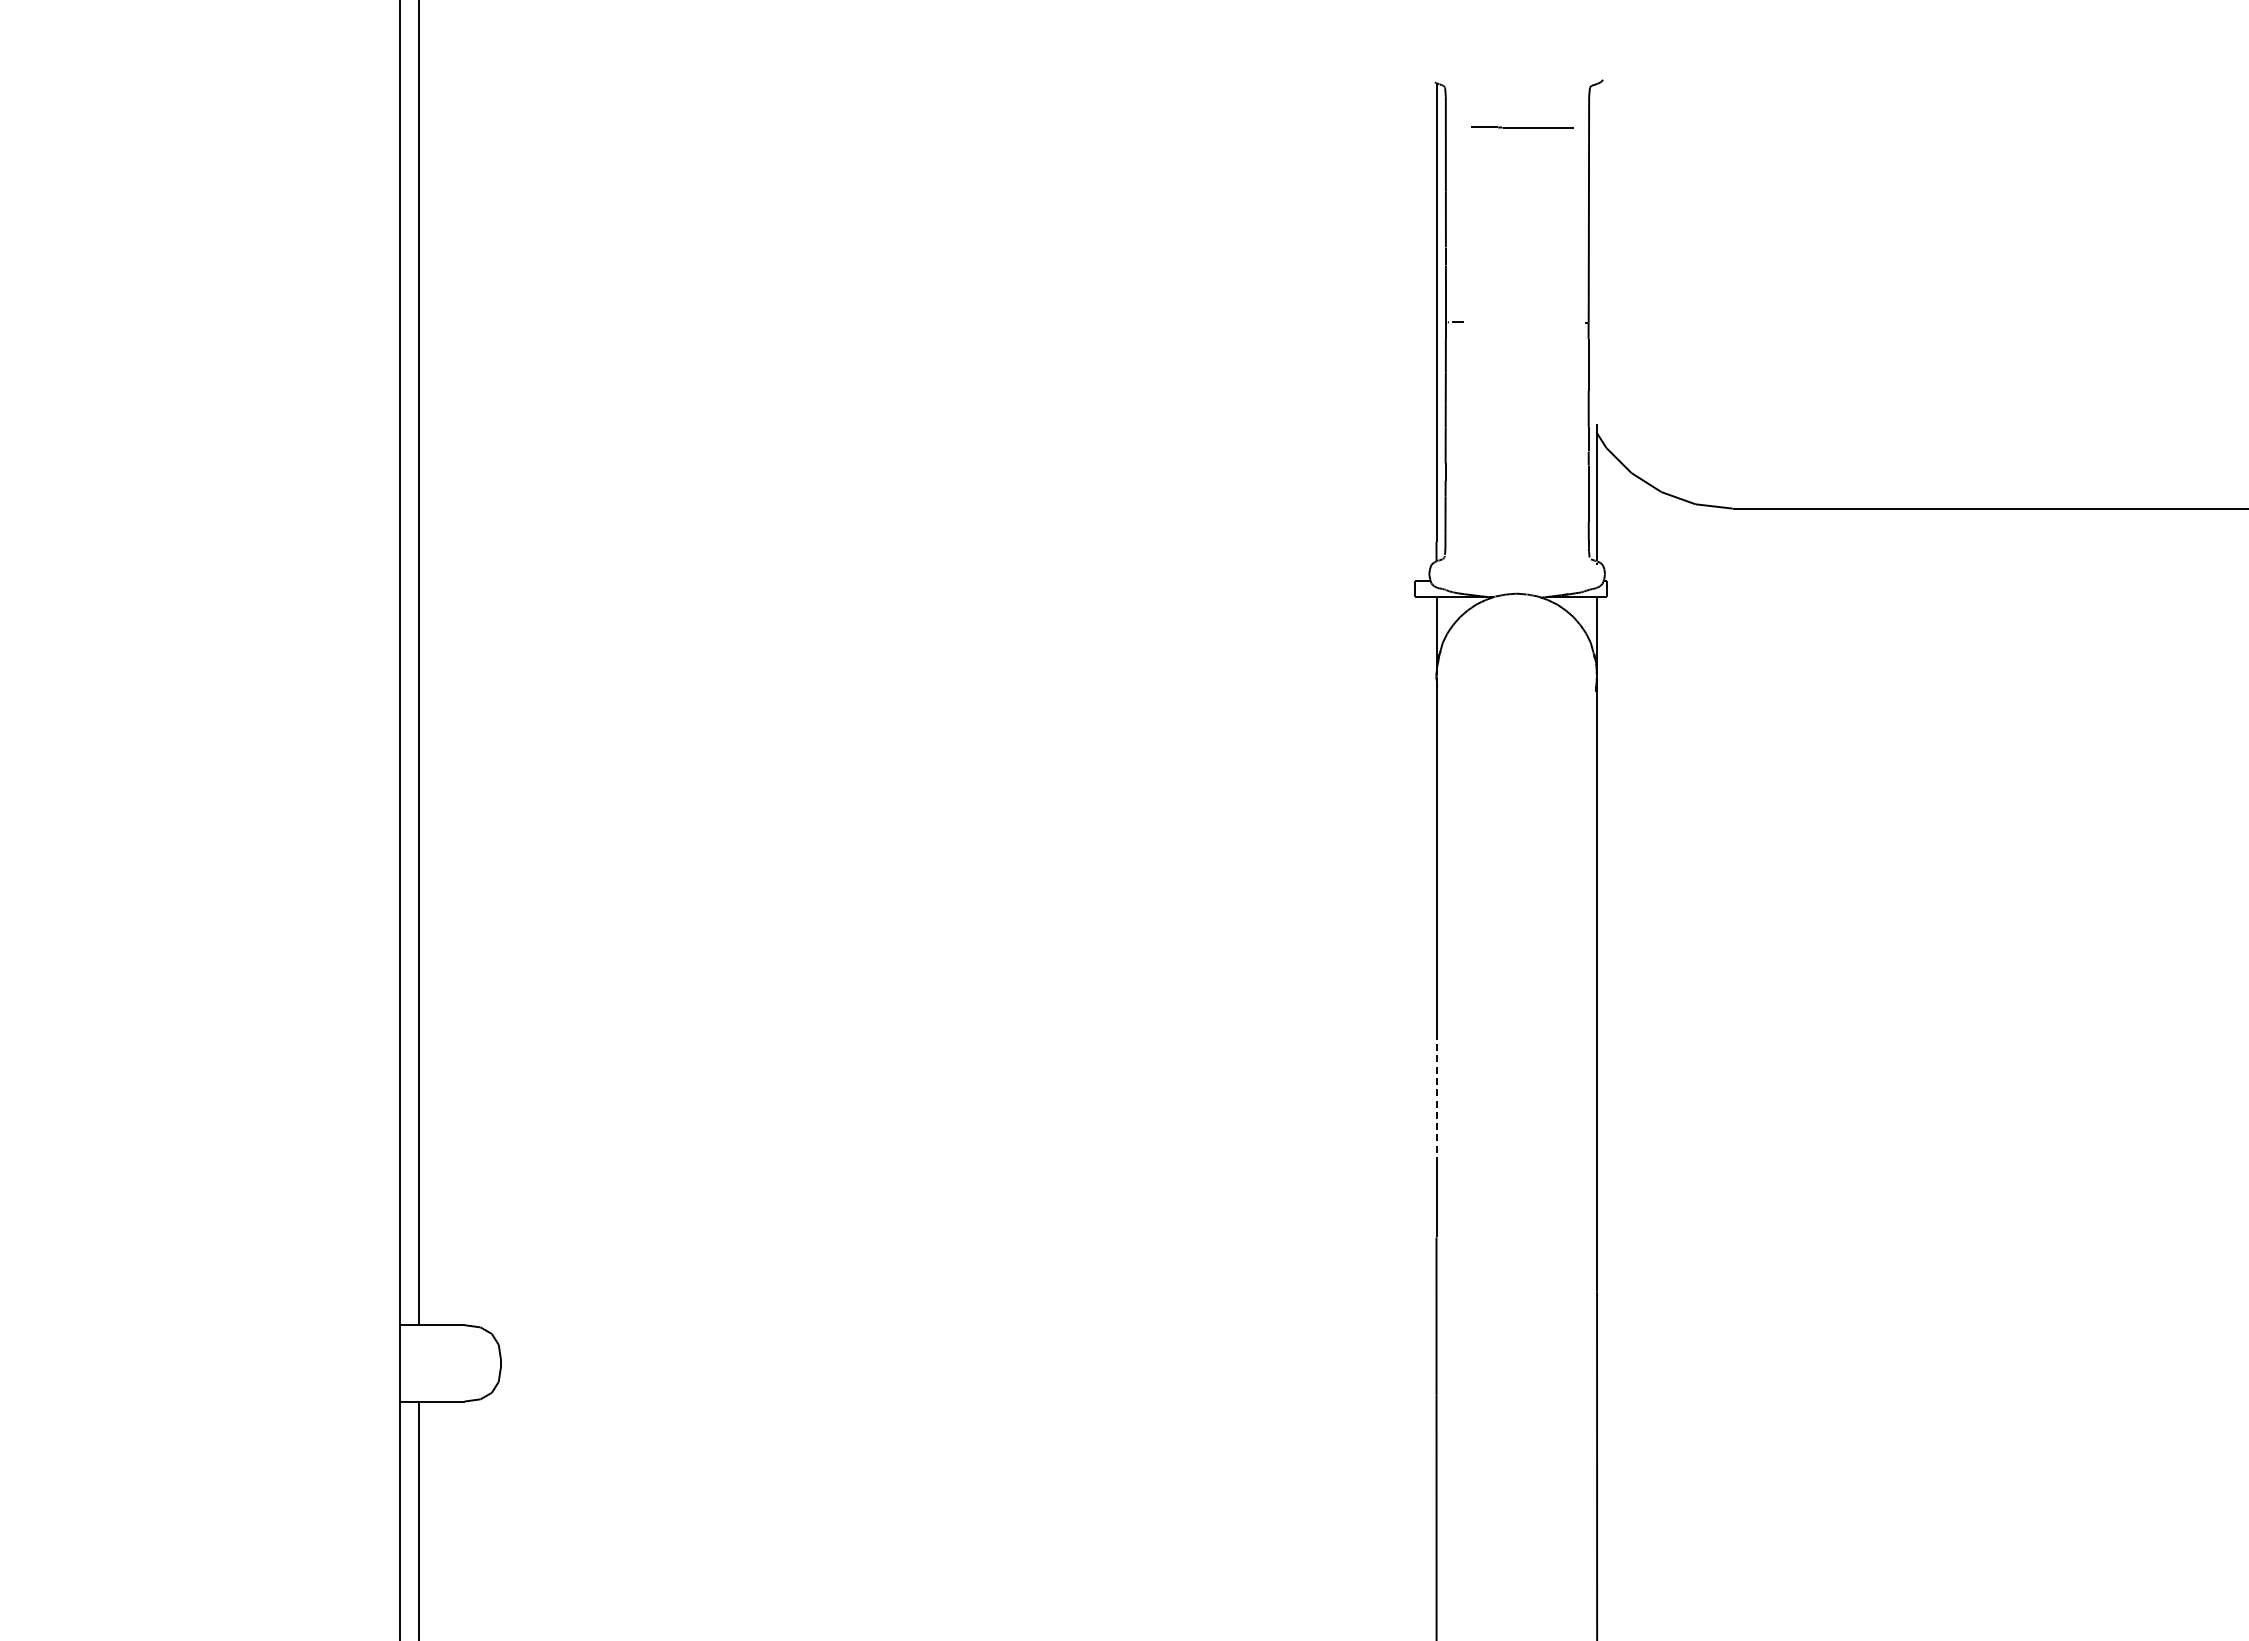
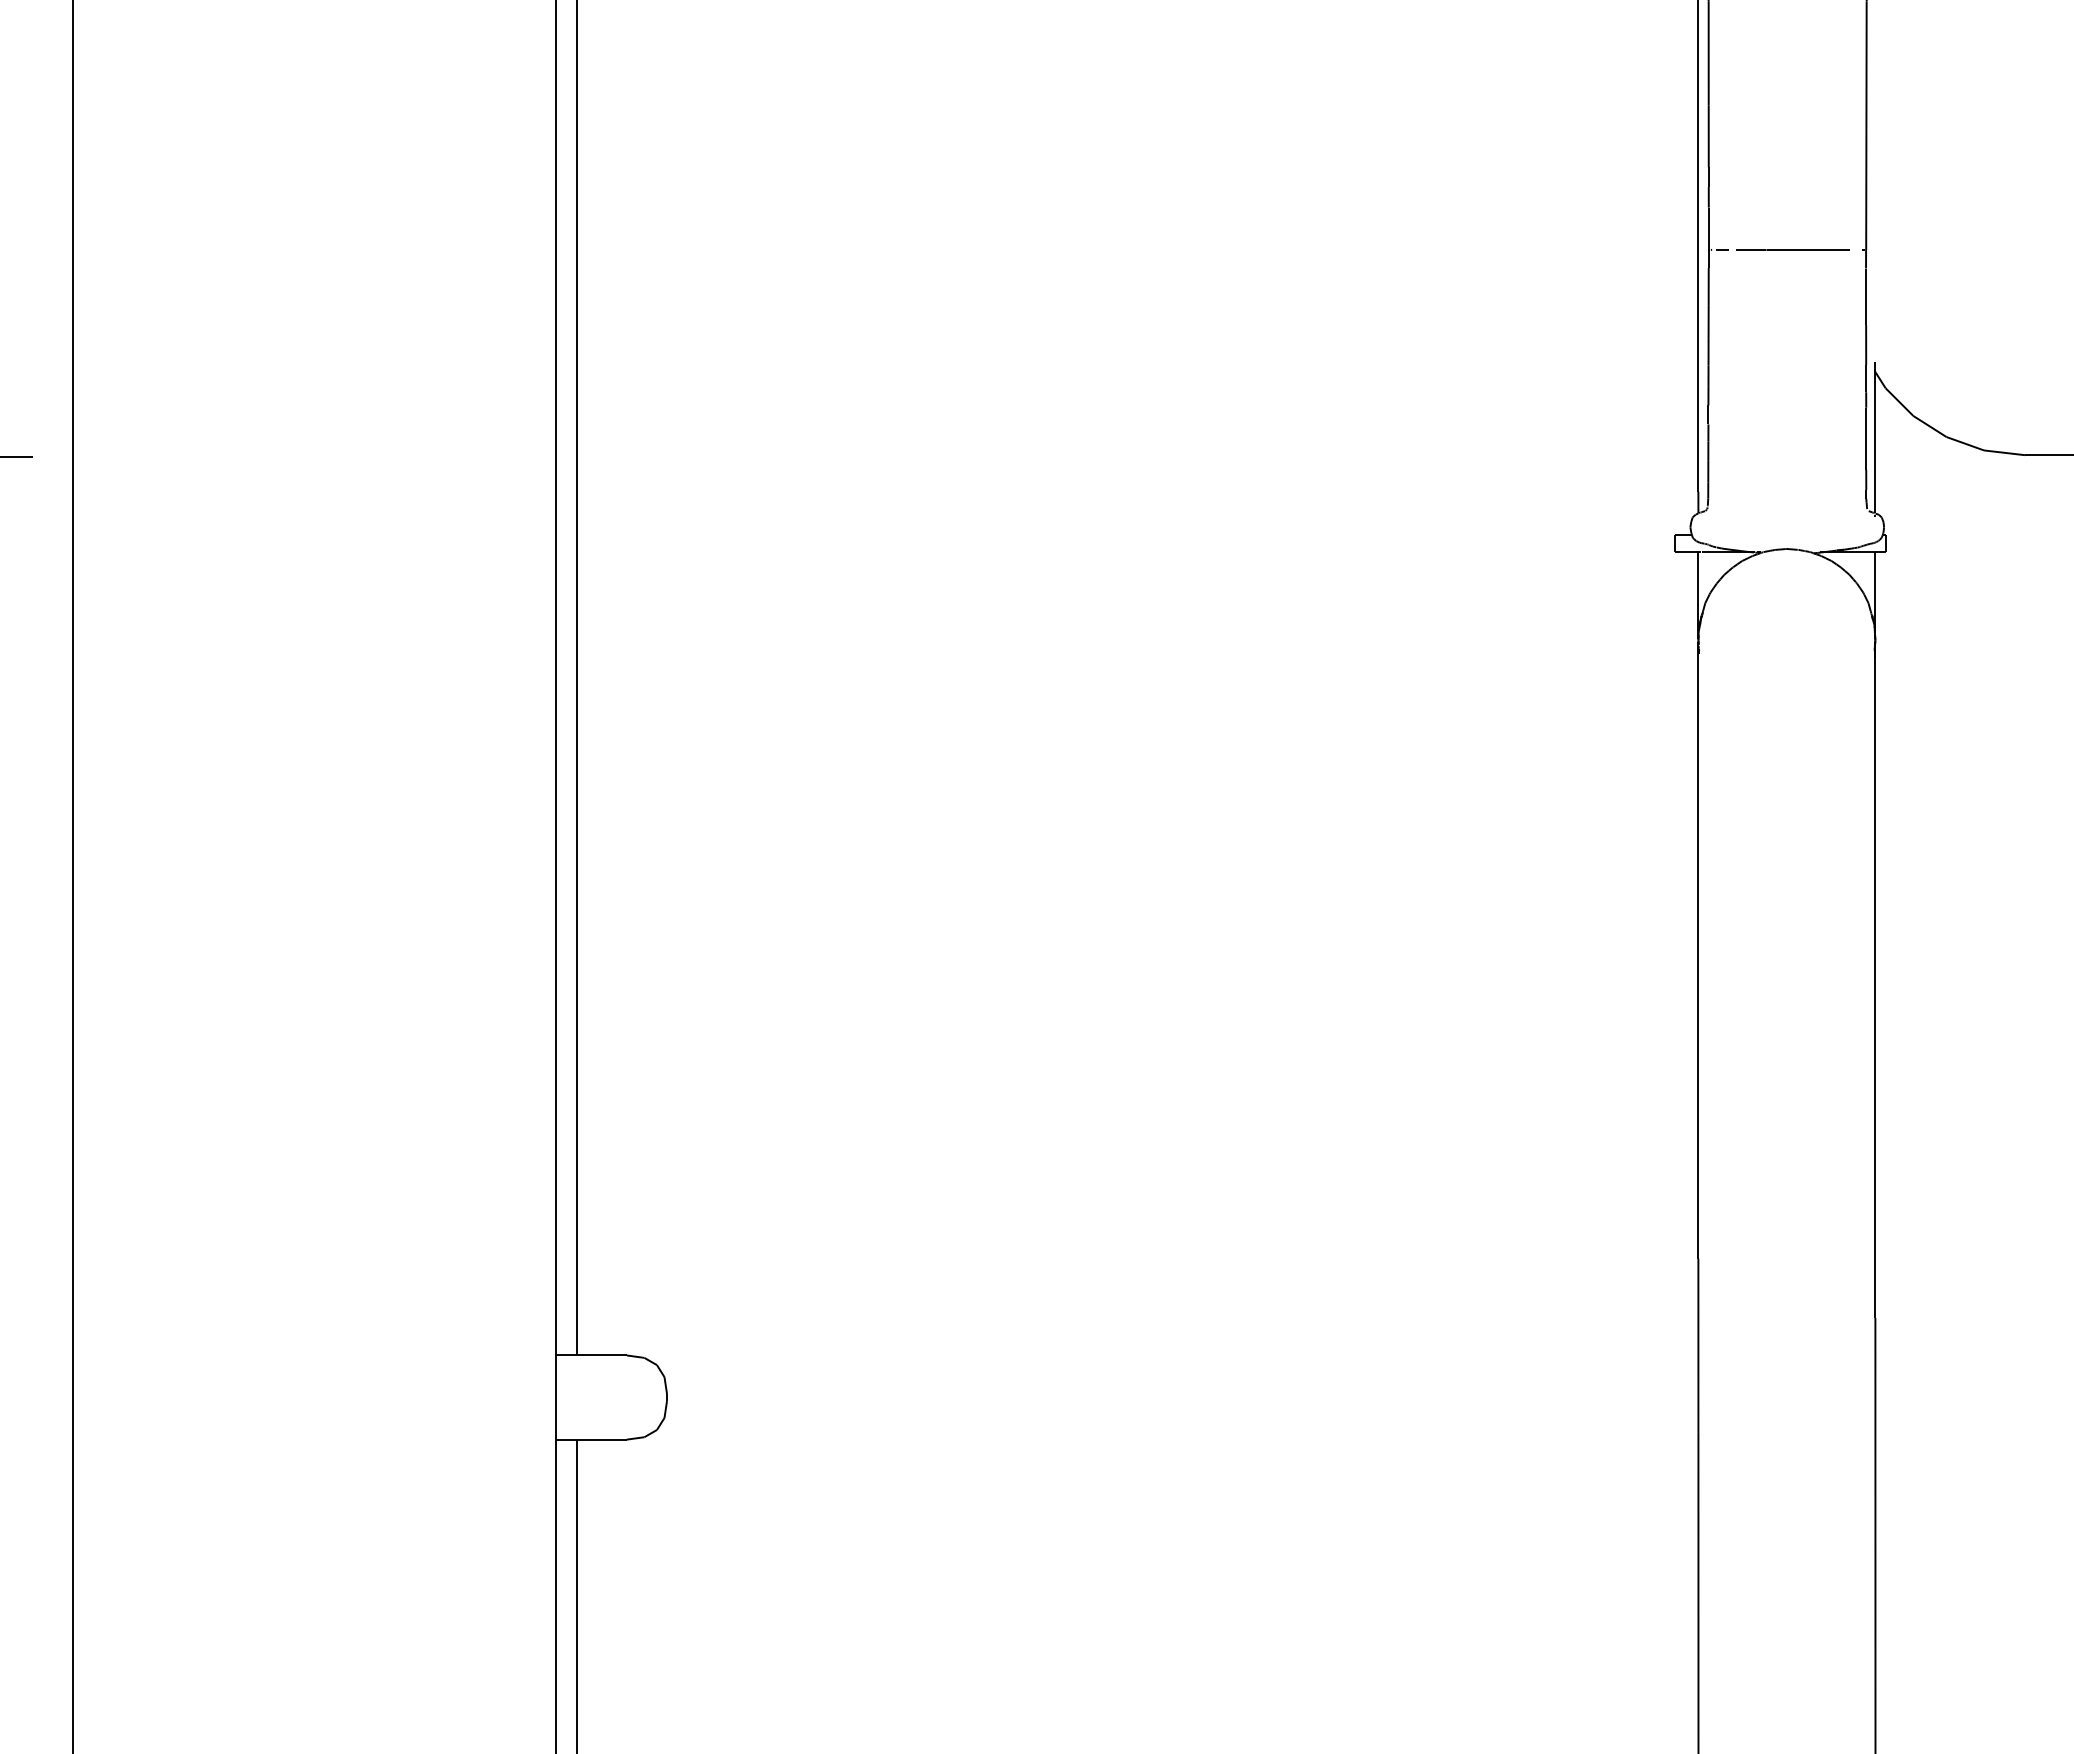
line: (1522, 127) -> (1793, 249), moved
line: (1436, 1098) -> (1698, 1105), dashed -> solid

